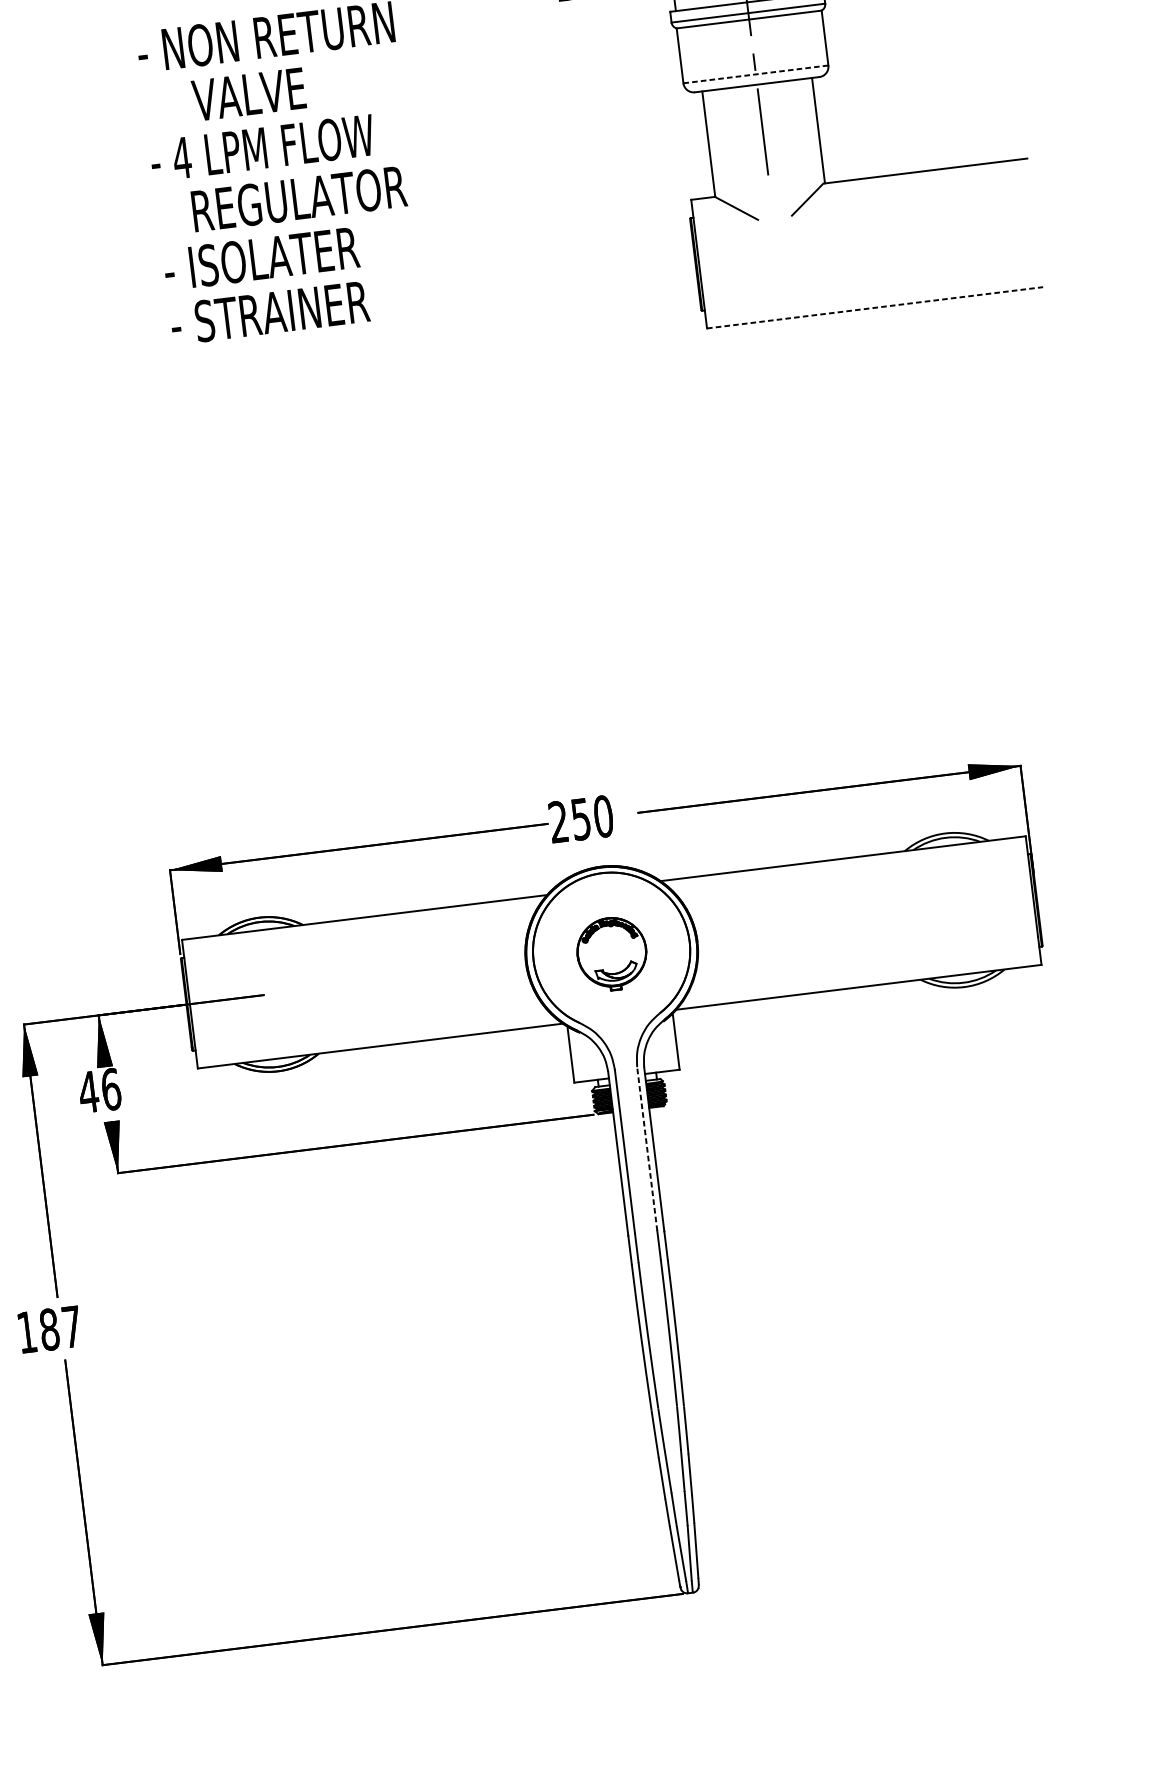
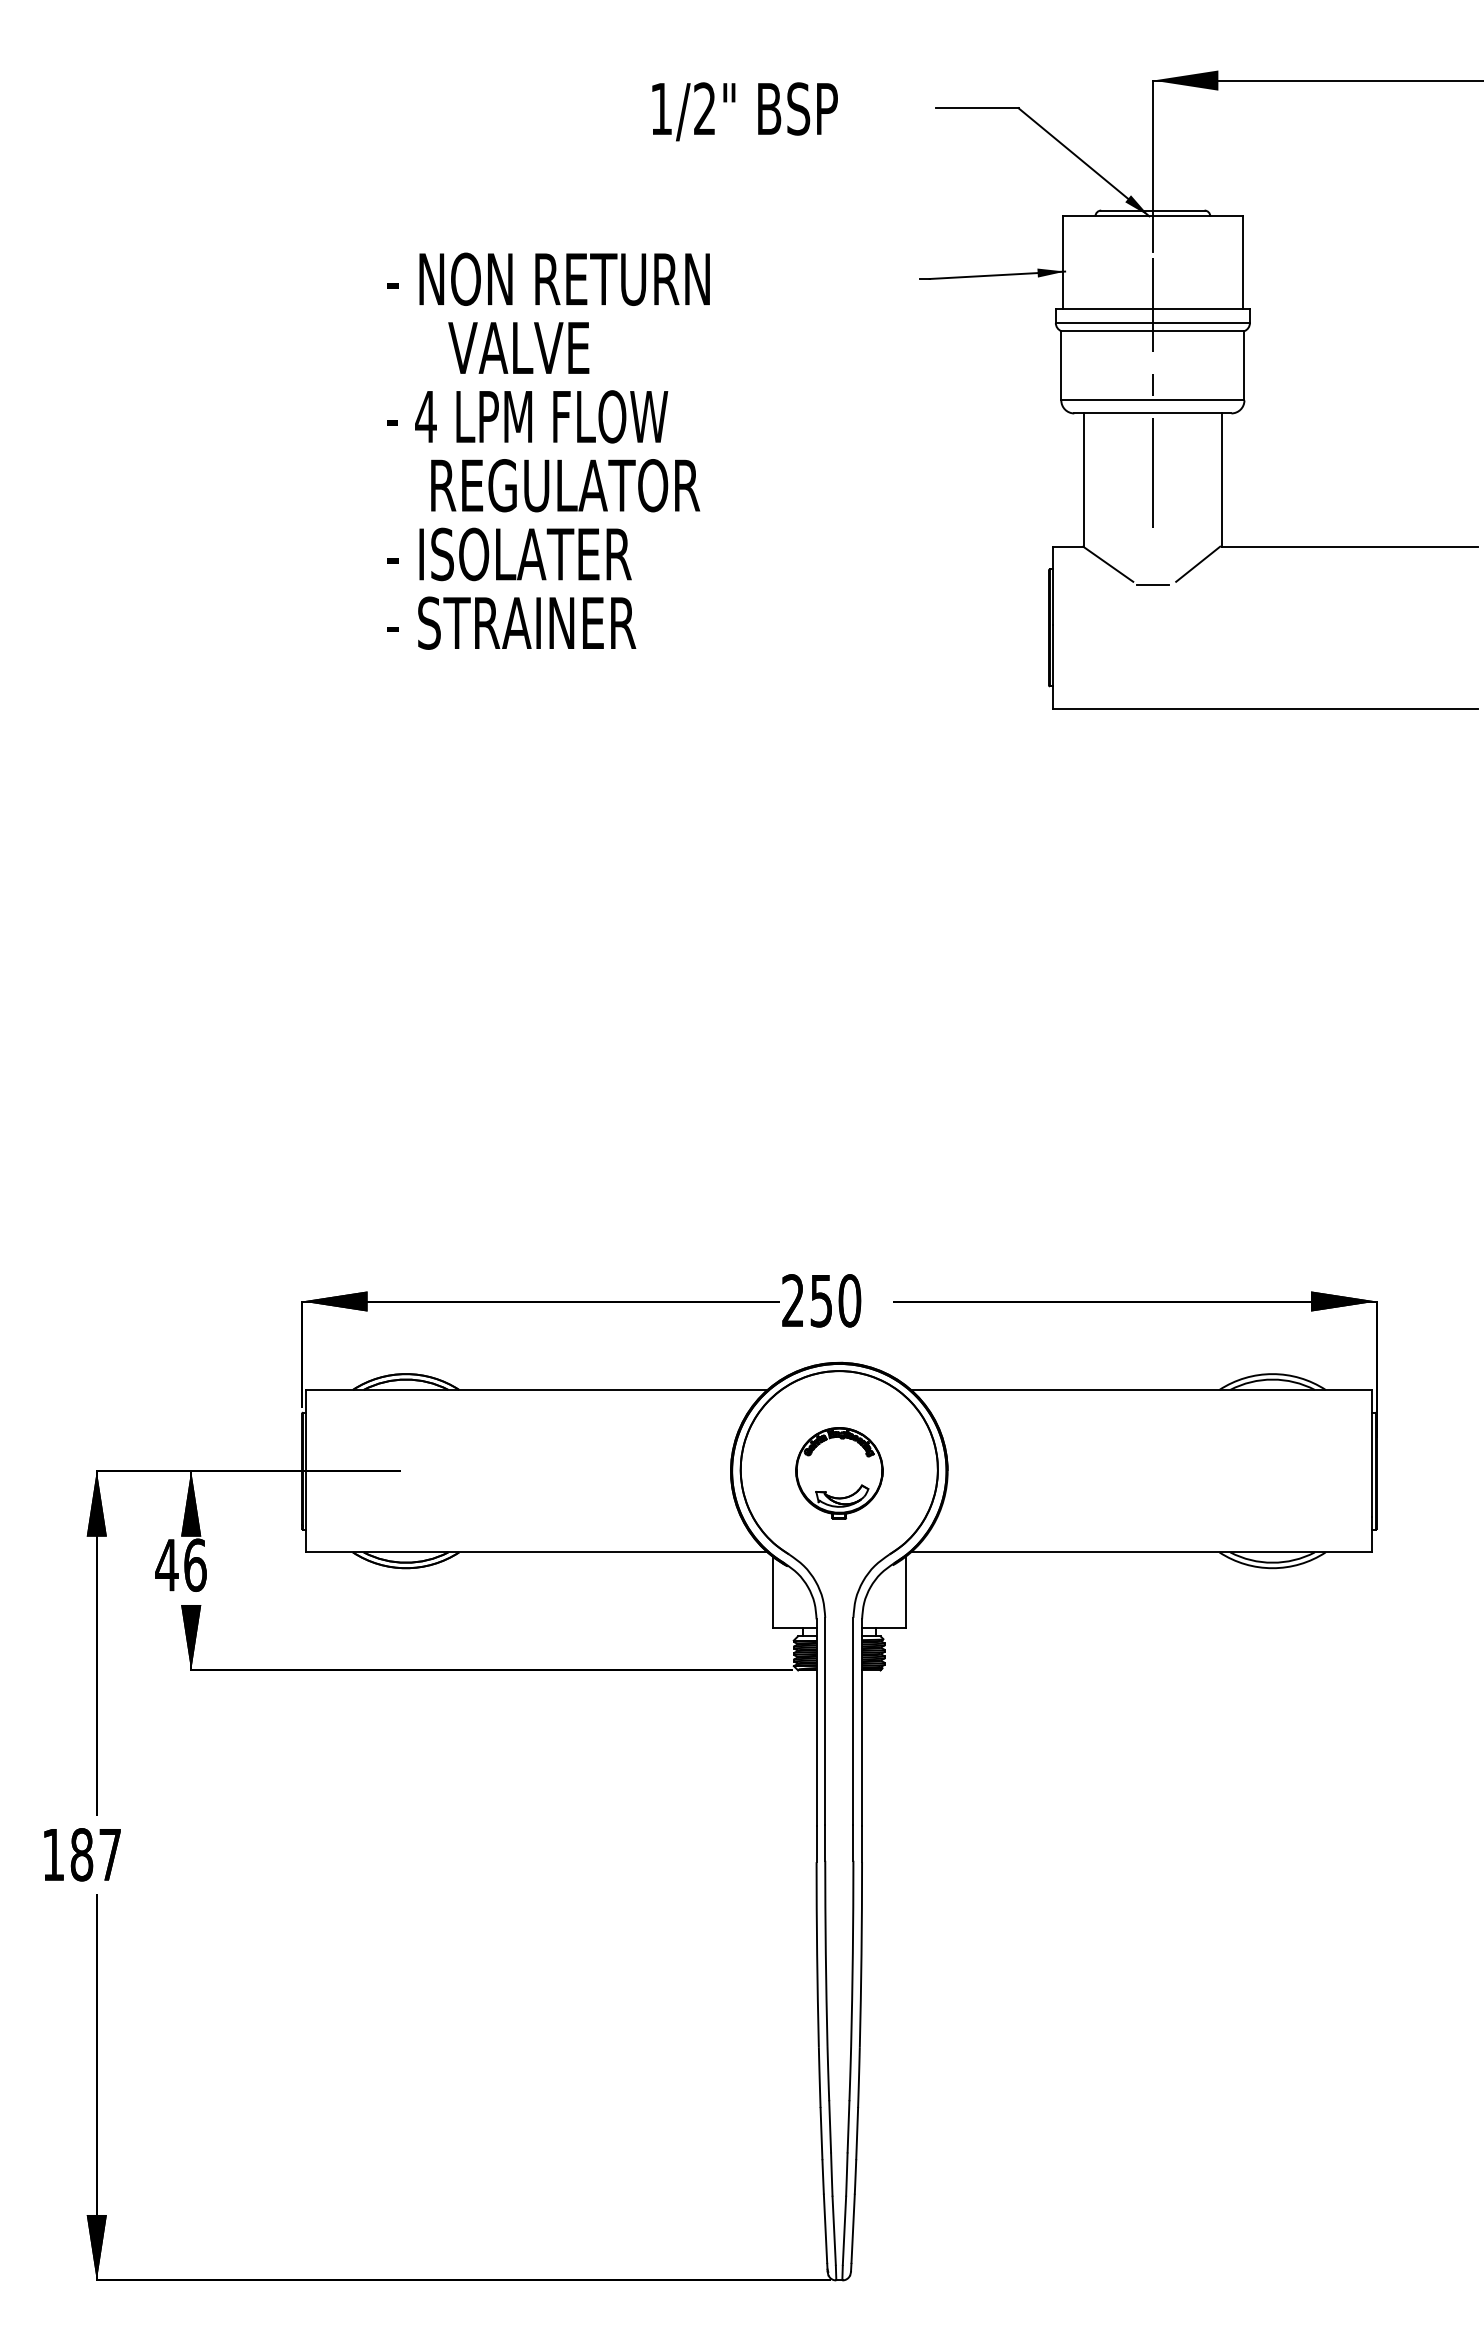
line: (755, 74) -> (1152, 400), dashed -> solid
line: (773, 220) -> (1152, 584), added
line: (875, 307) -> (1266, 709), dashed -> solid
line: (647, 1148) -> (853, 1720), dashed -> solid

